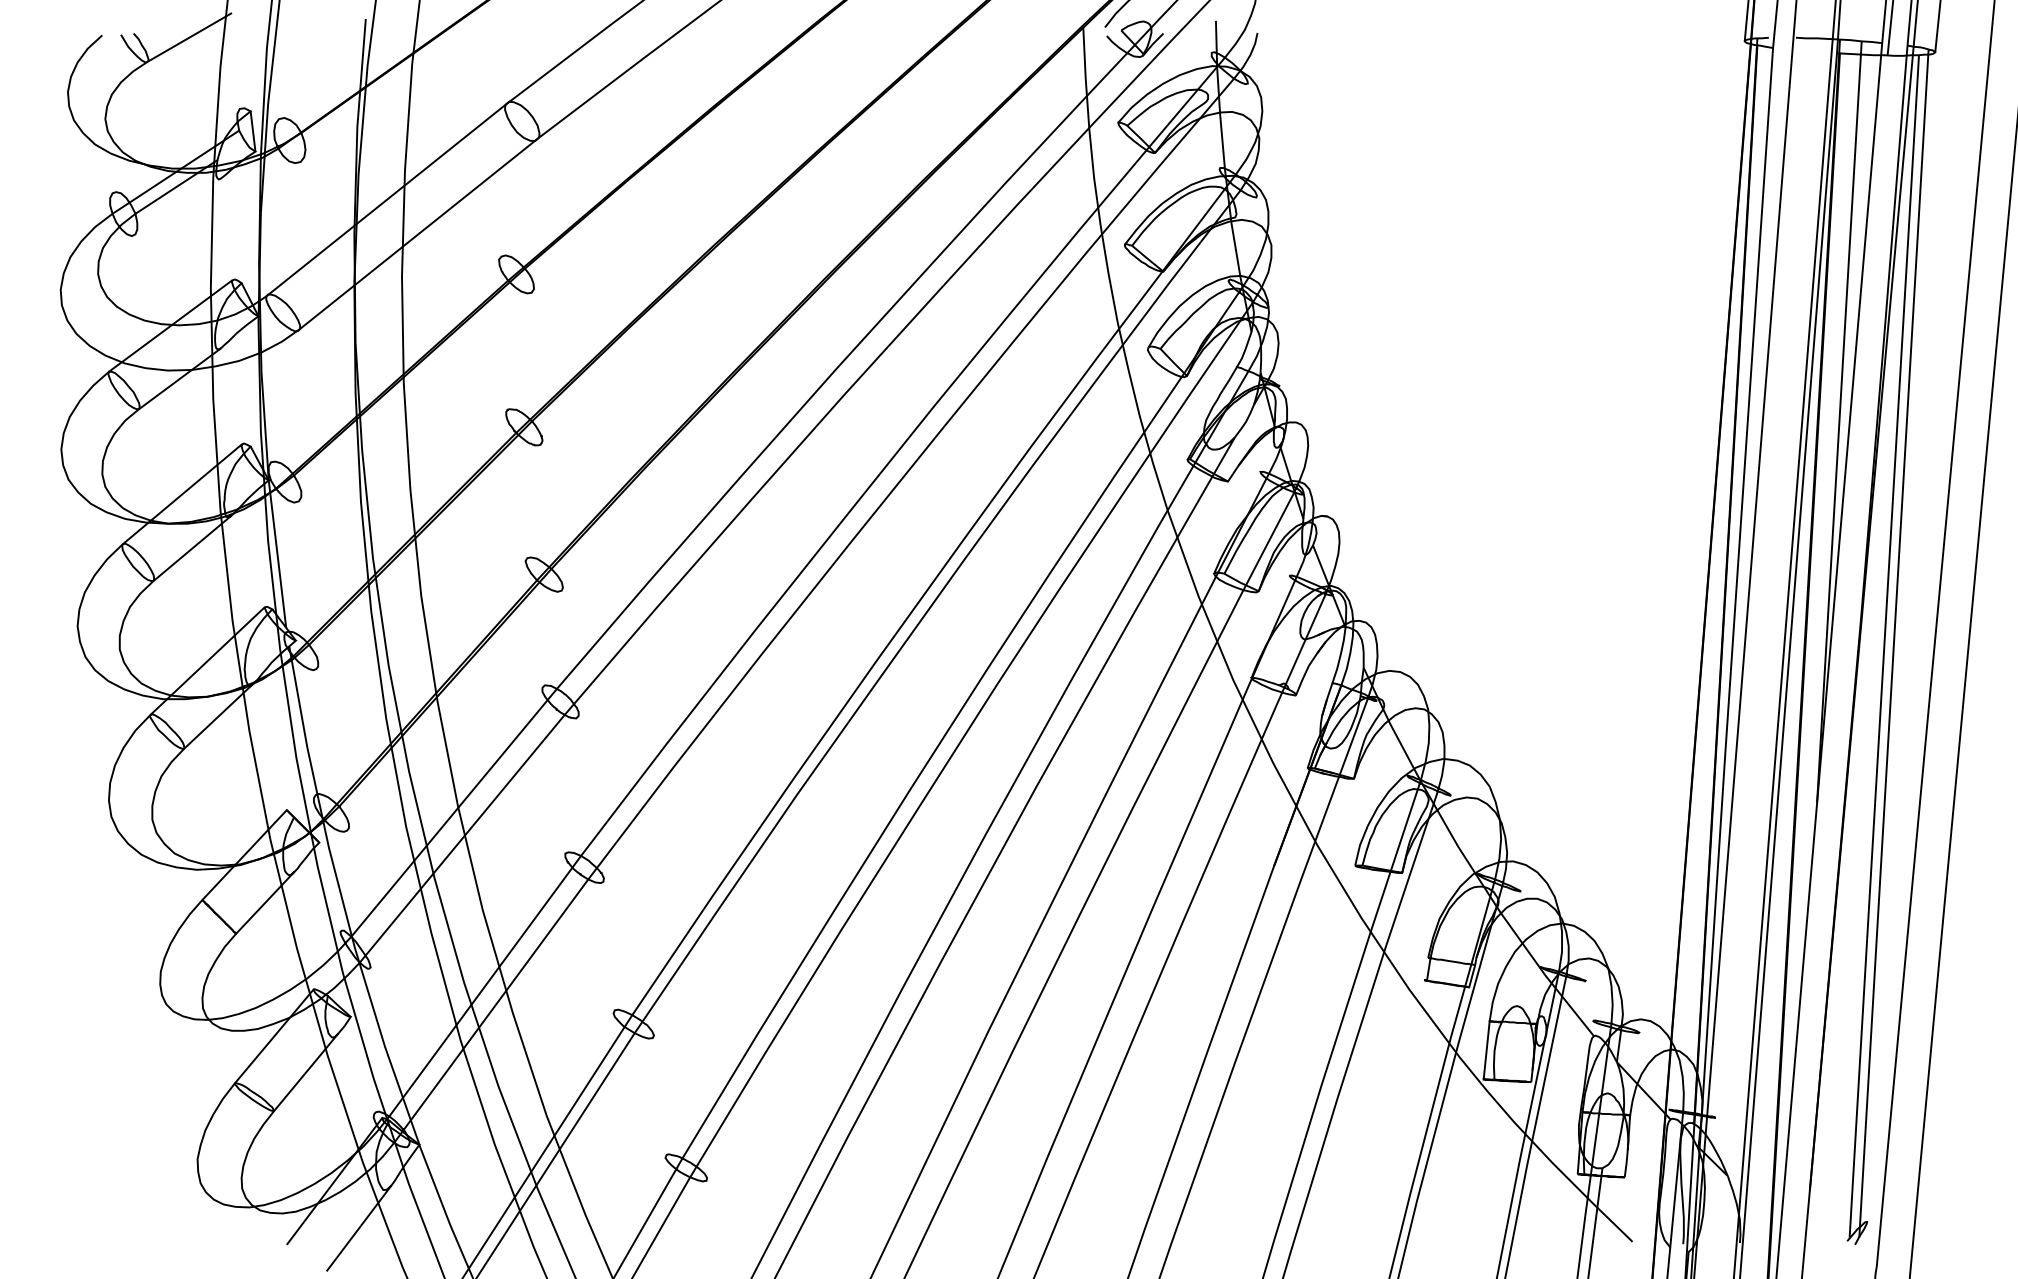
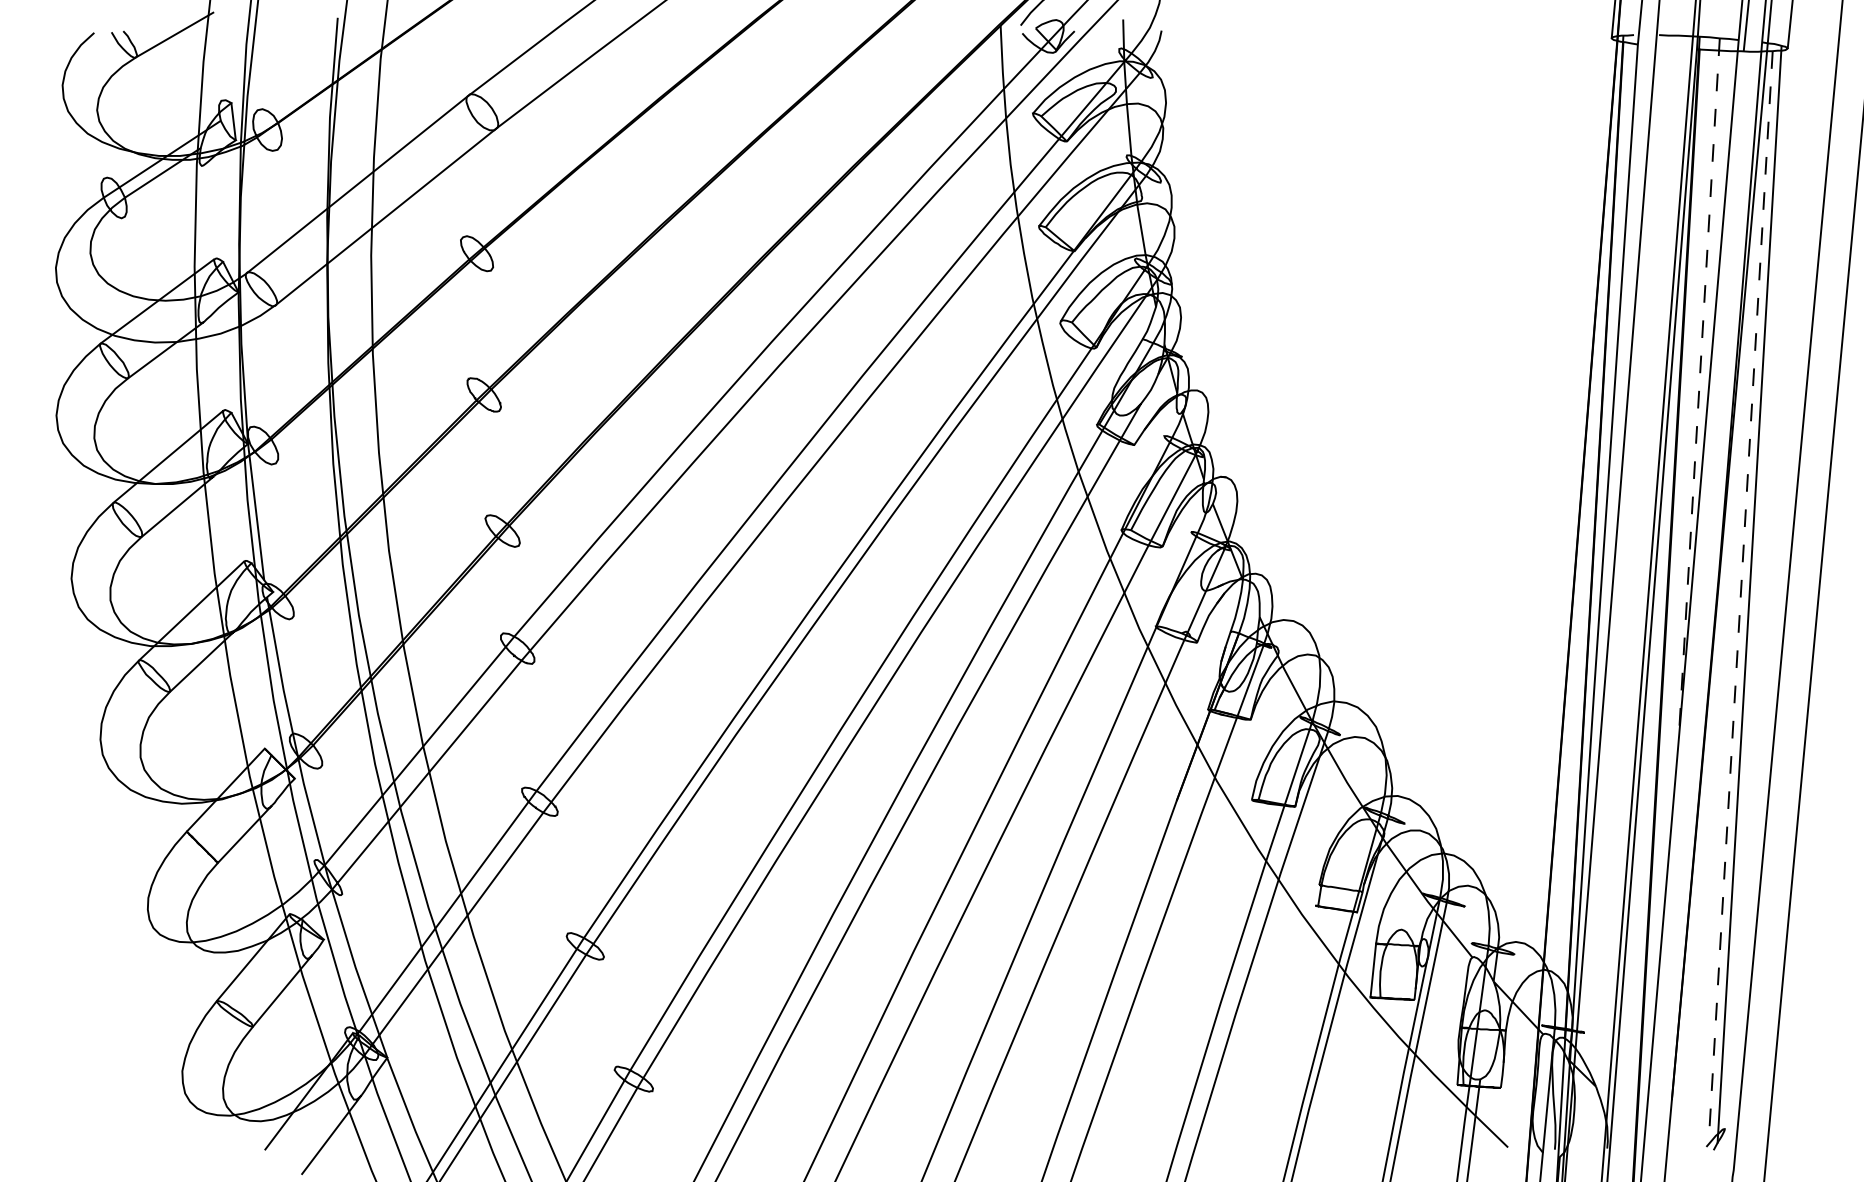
line: (1839, 422) -> (1699, 390), solid -> dashed
line: (1884, 646) -> (1740, 597), solid -> dashed

